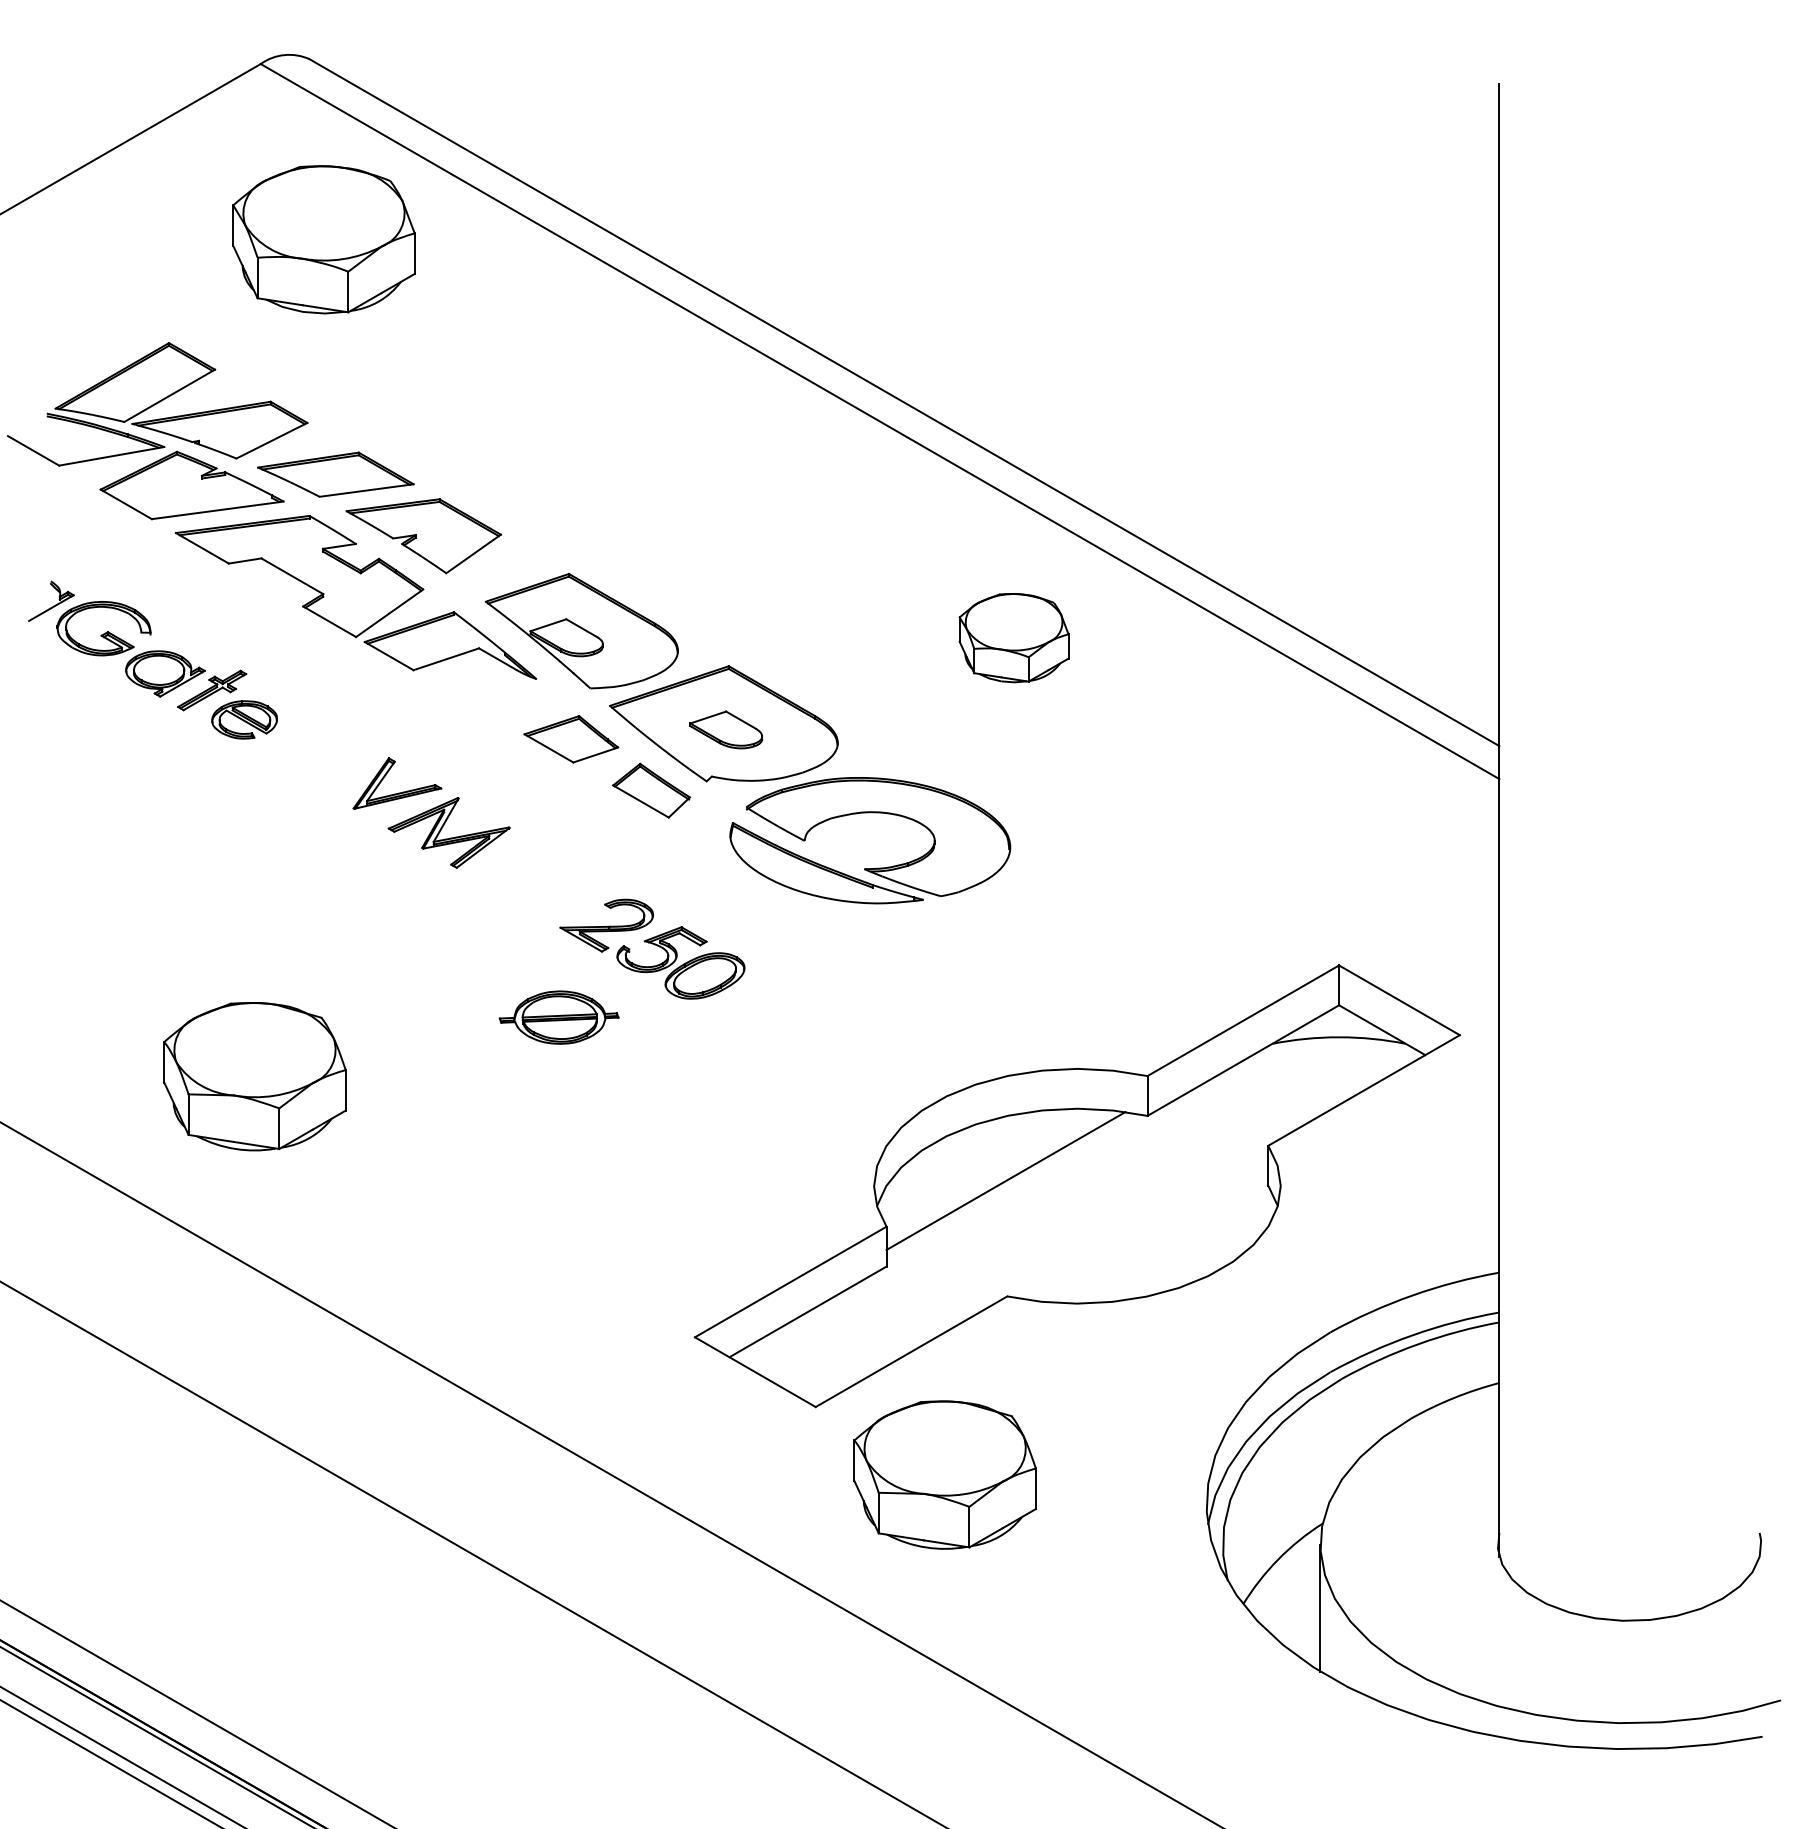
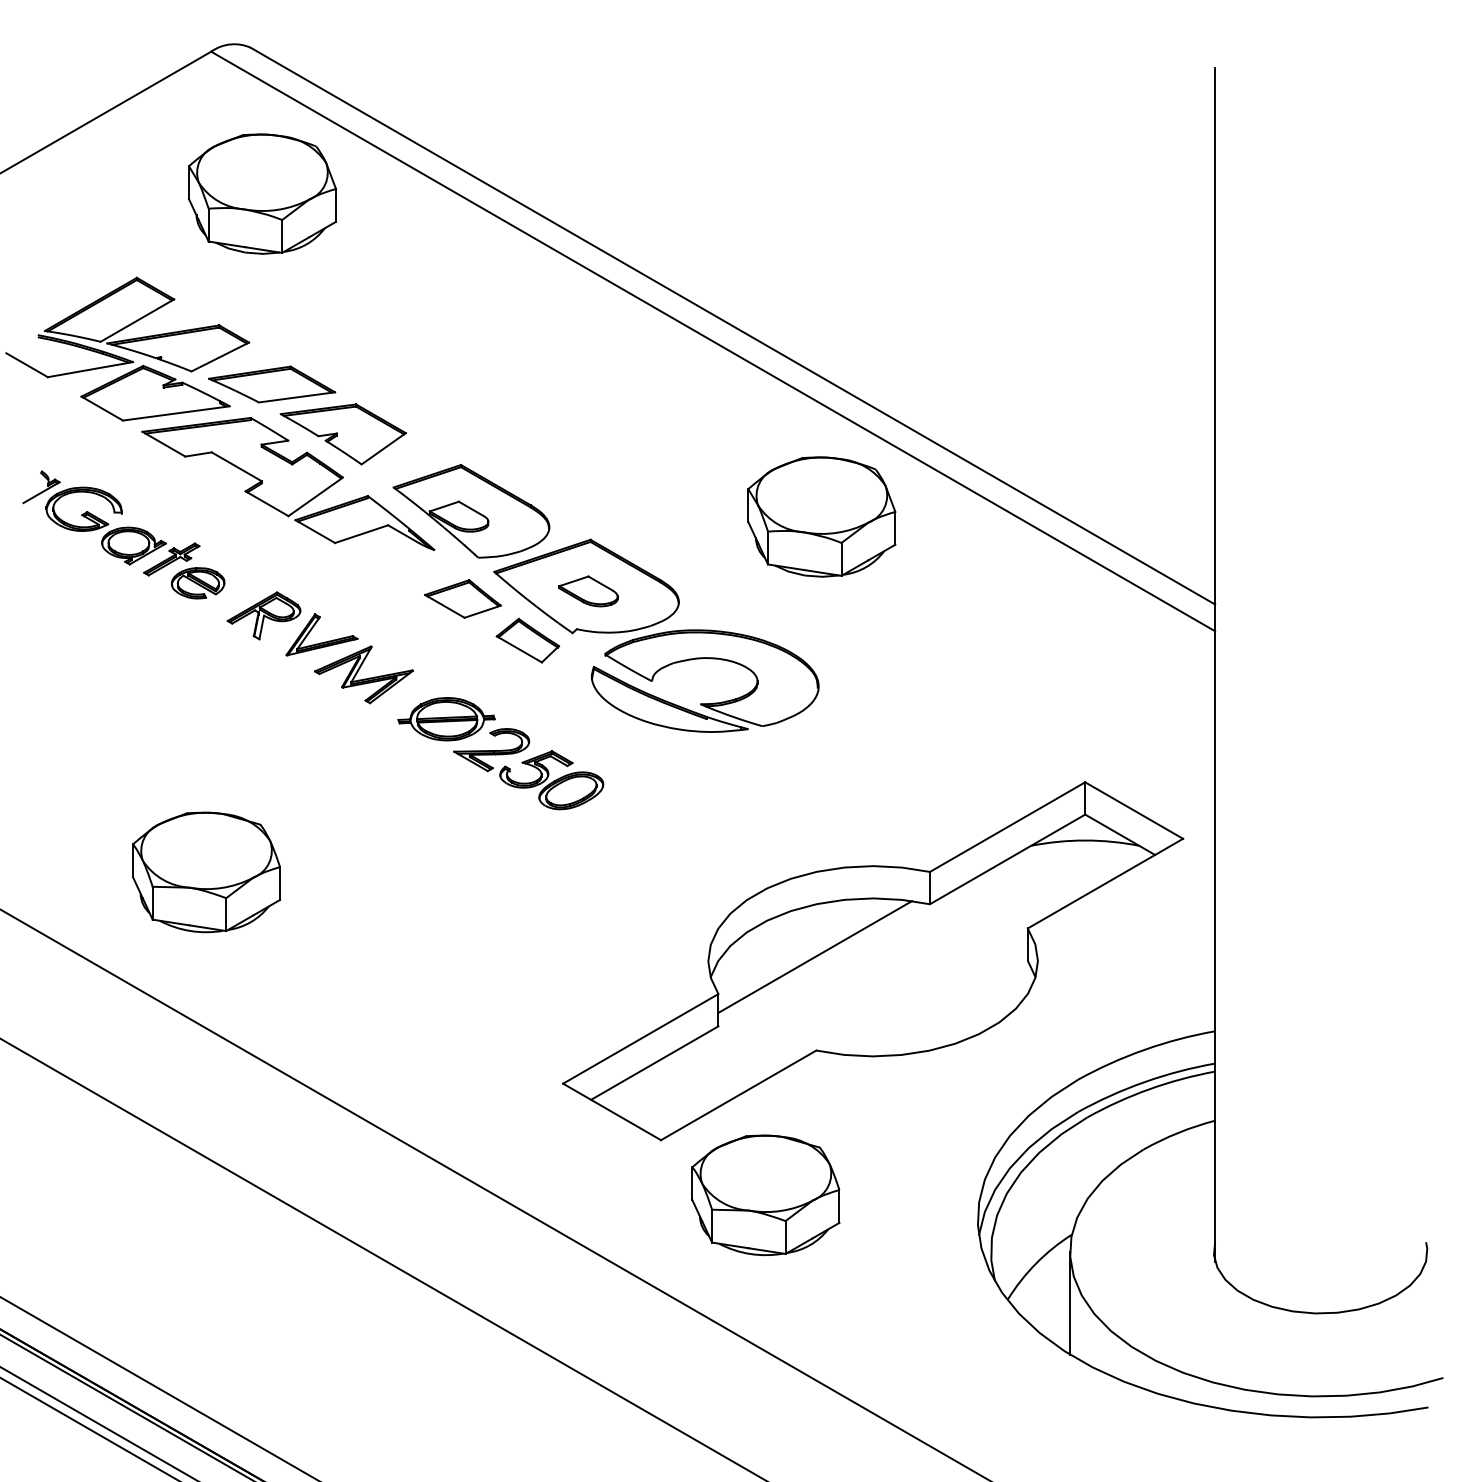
part: (1013, 637) -> (821, 516), size x1.67
part: (325, 760) -> (263, 616), added
part: (558, 1017) -> (446, 719), moved

